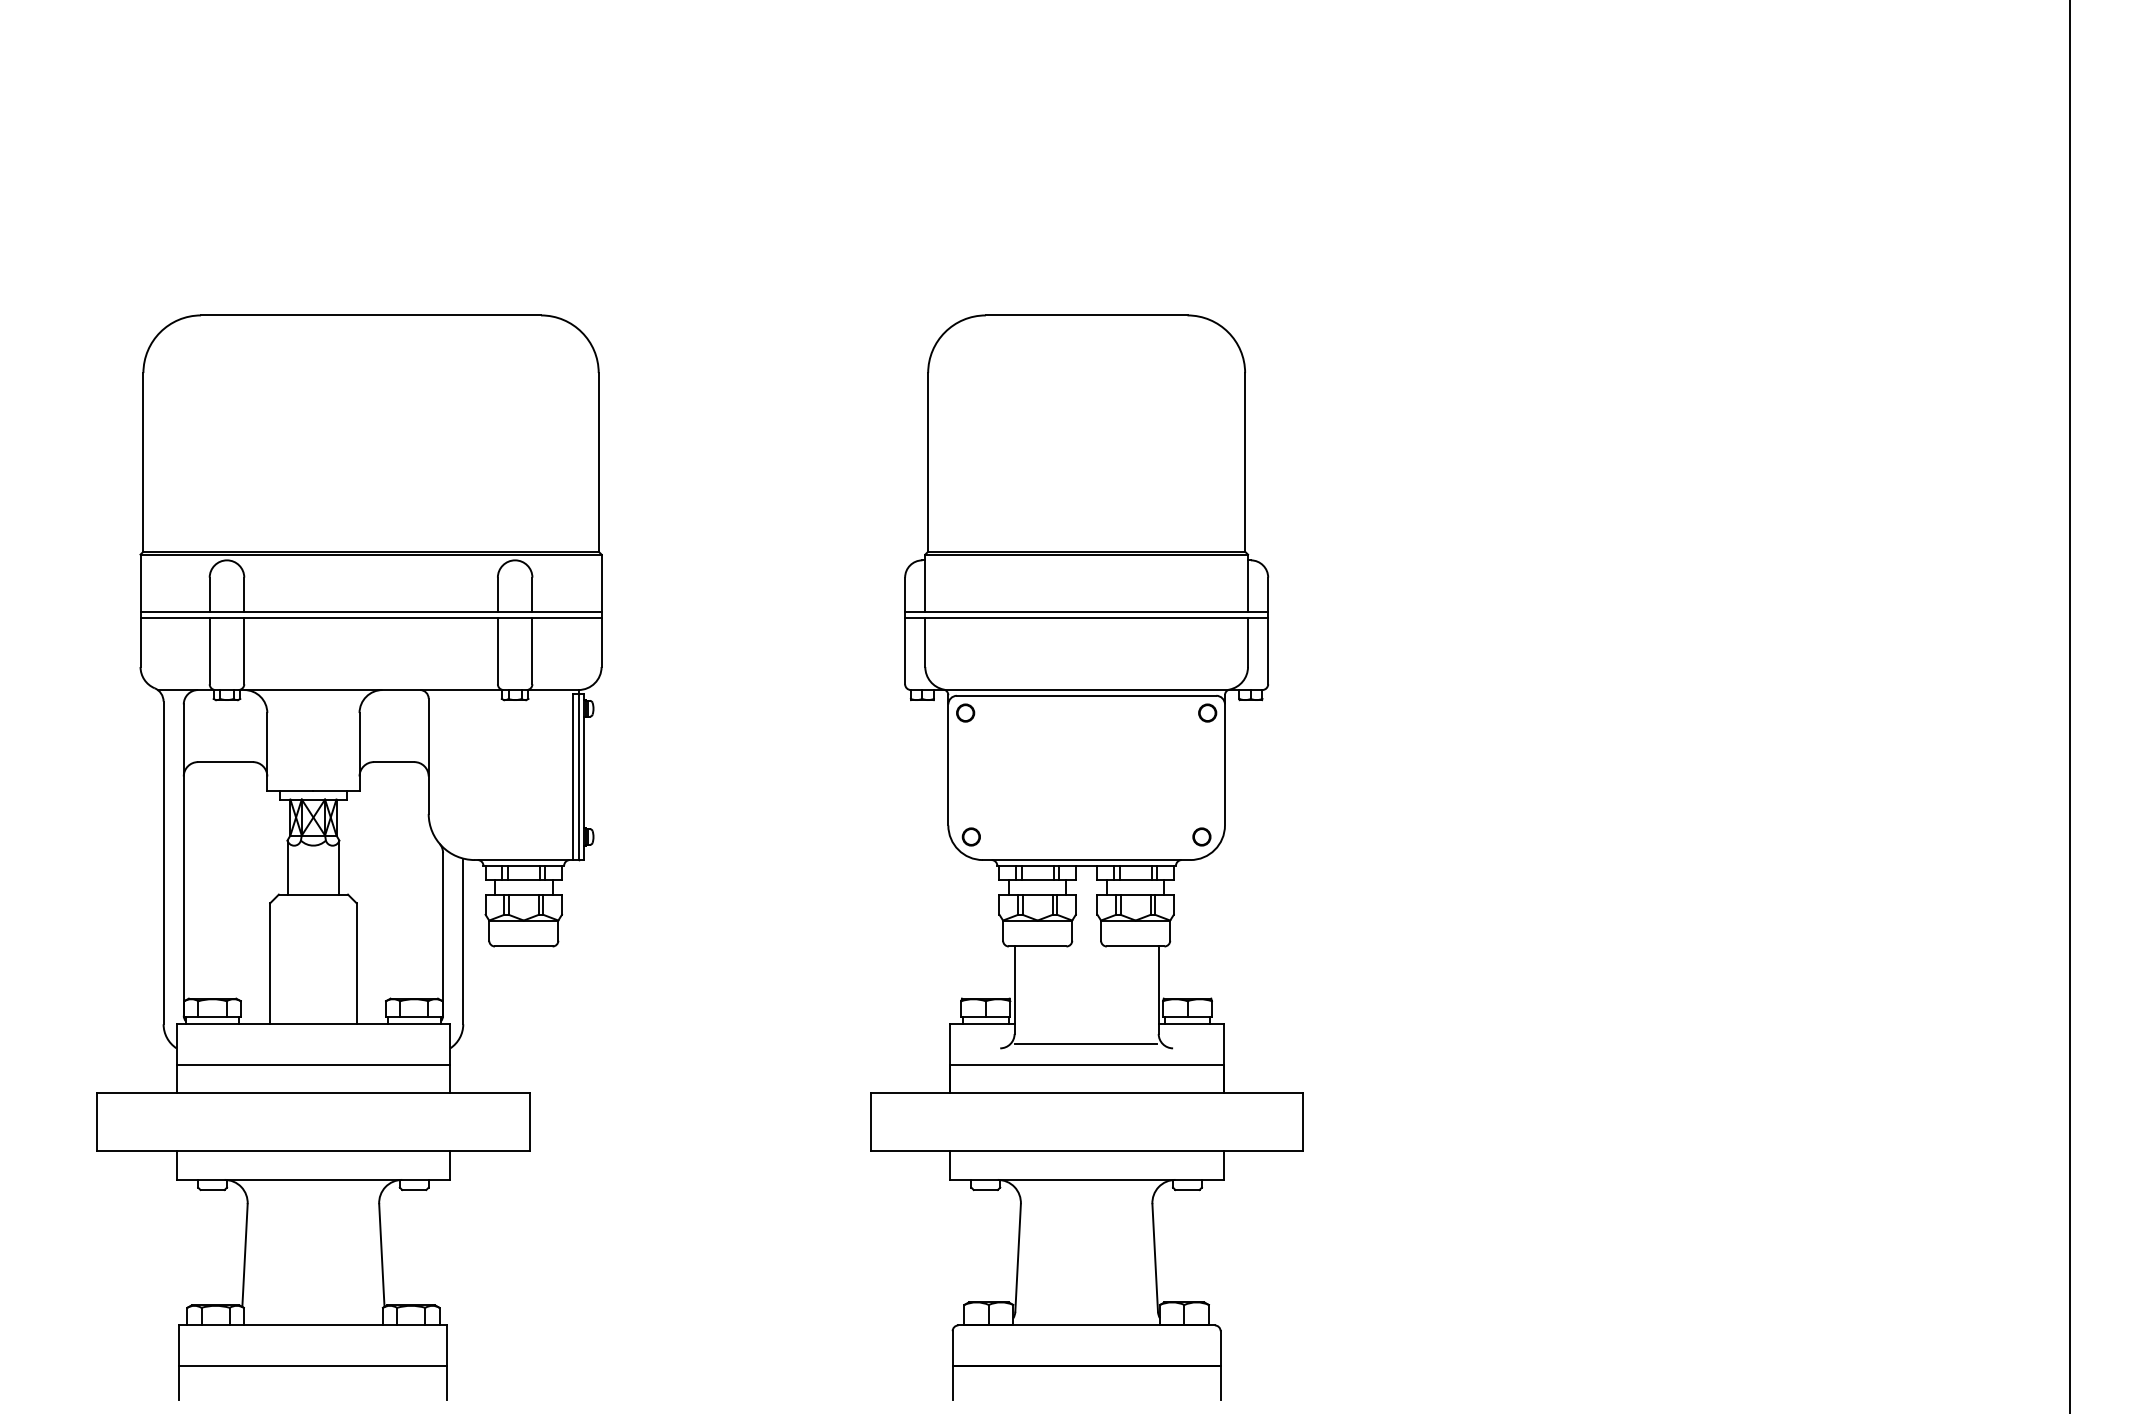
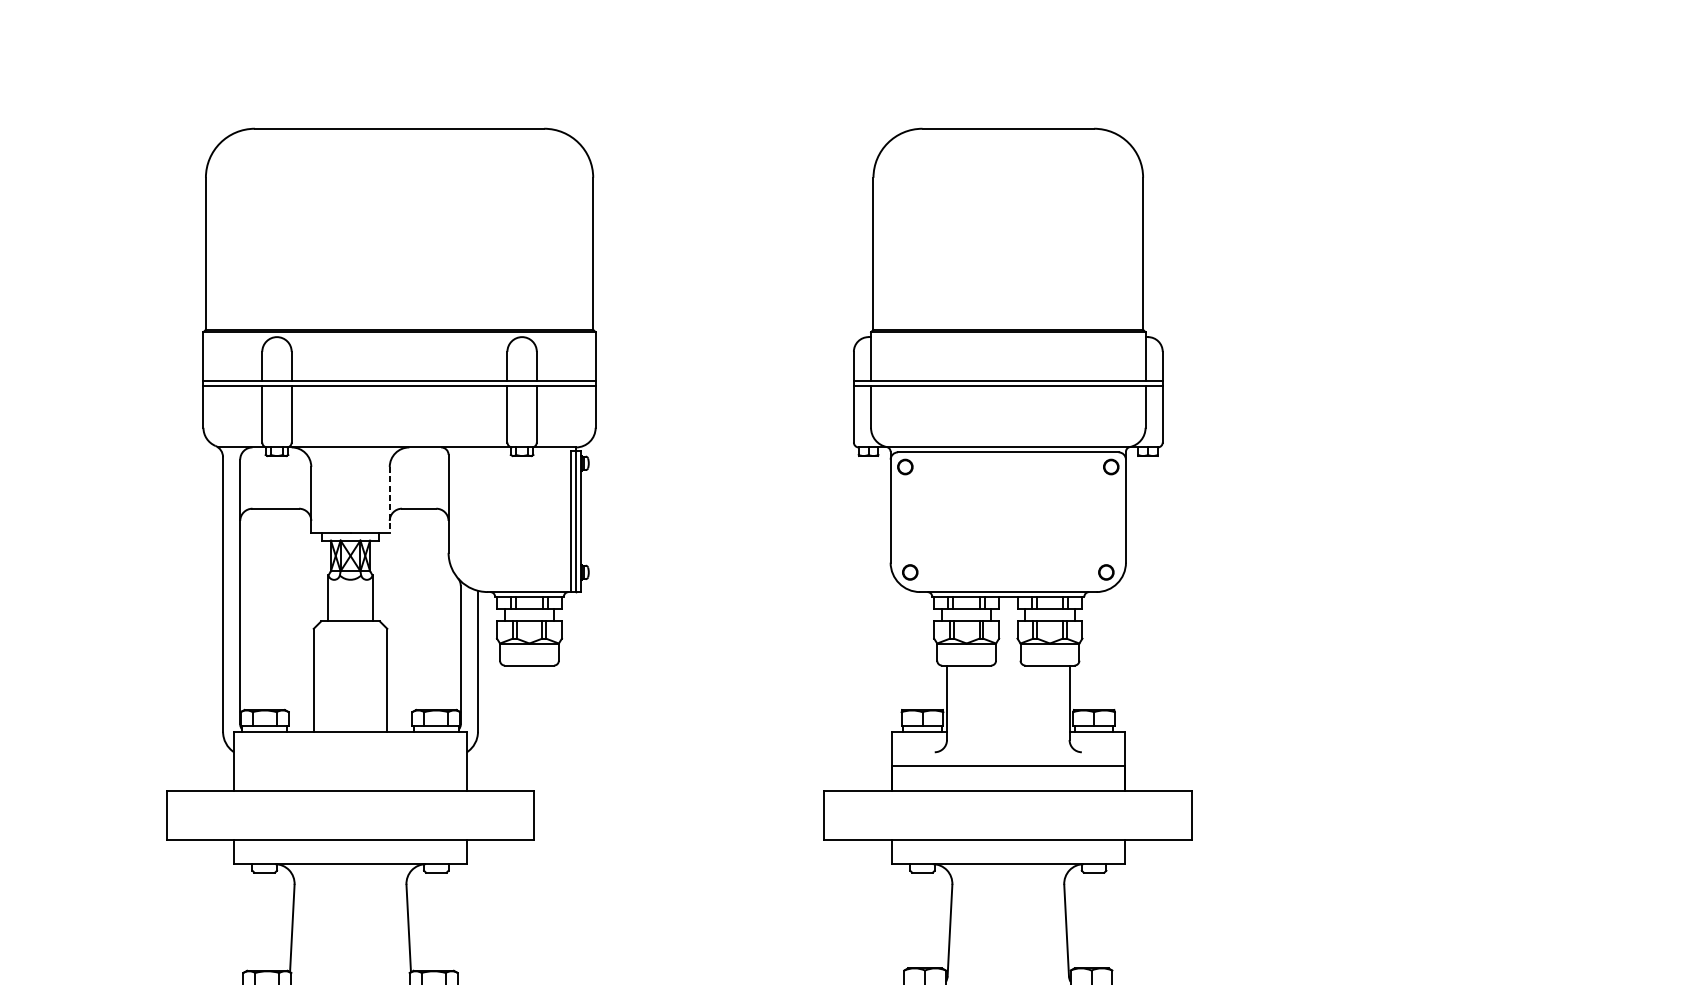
line: (359, 751) -> (389, 499), solid -> dashed
line: (1086, 1044) -> (1008, 748), removed
line: (313, 1064) -> (350, 765), removed

